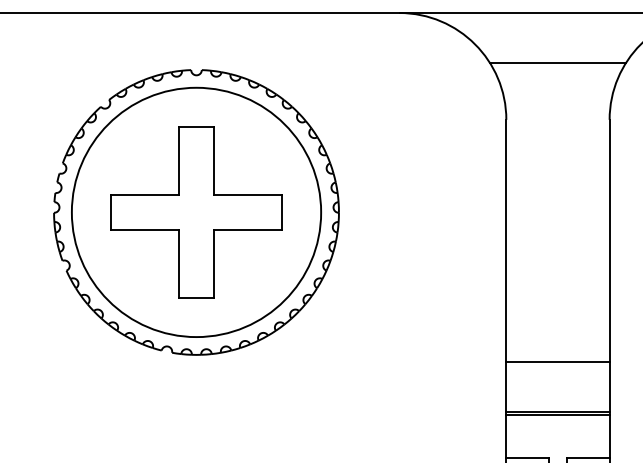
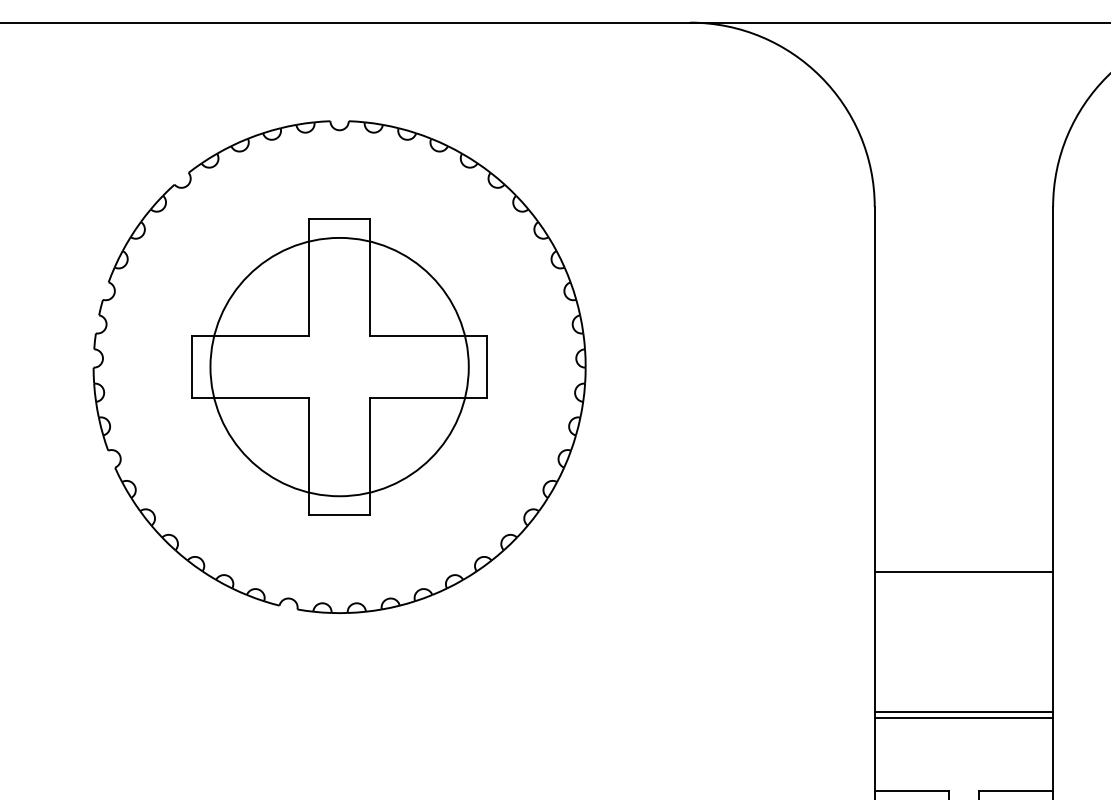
line: (557, 62) -> (963, 108), removed
circle: (196, 212) -> (339, 367), size x0.6
line: (557, 362) -> (963, 572), moved

